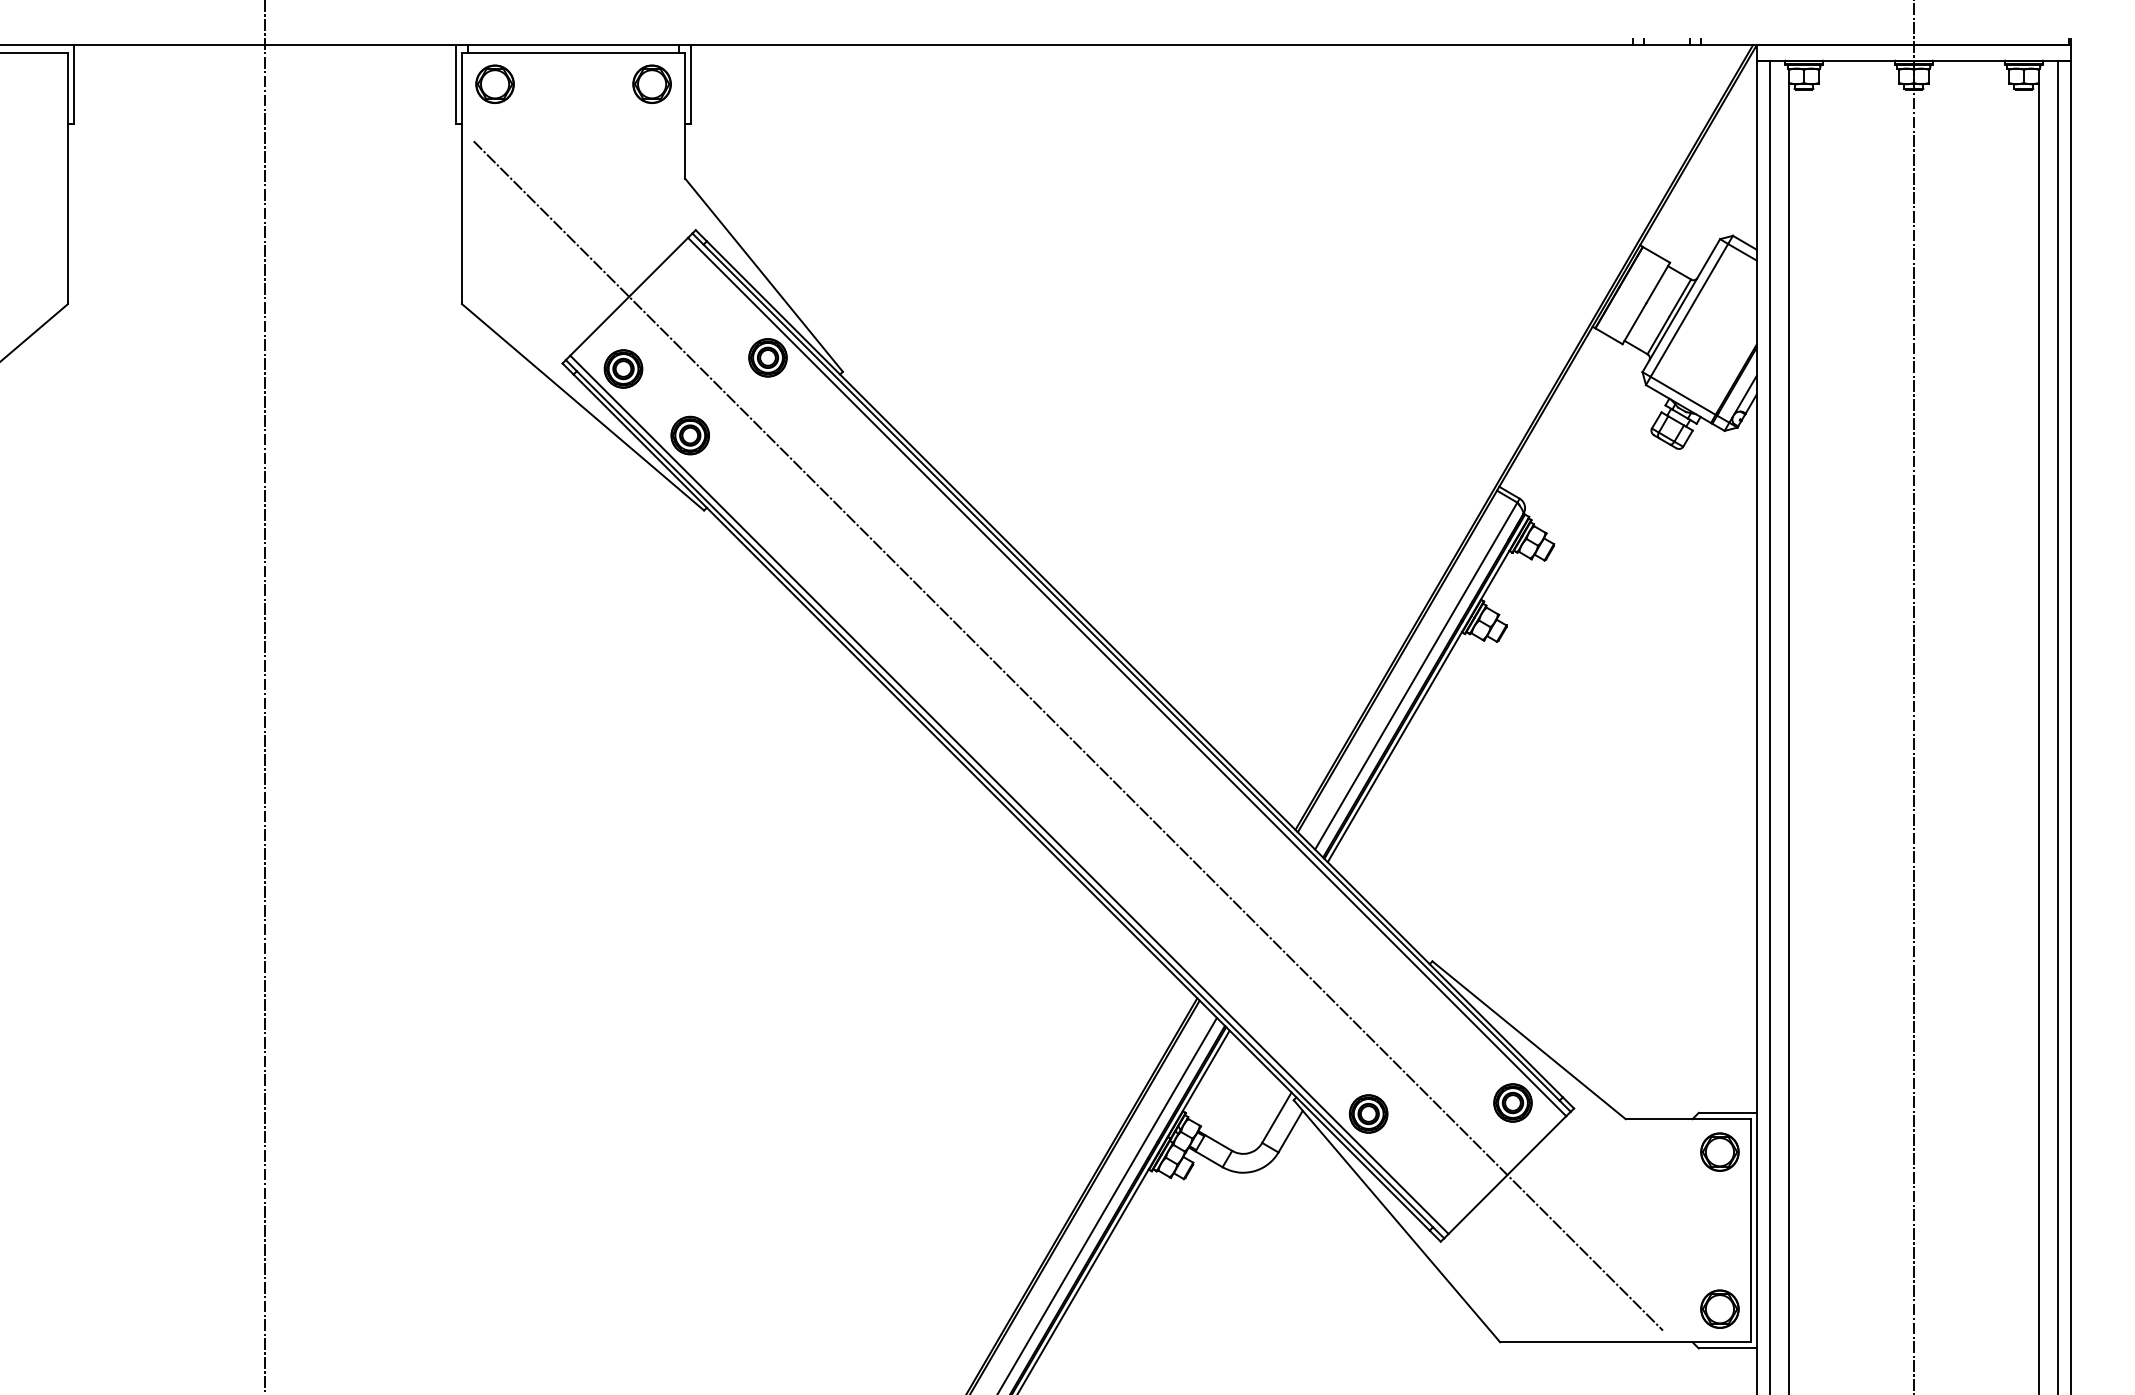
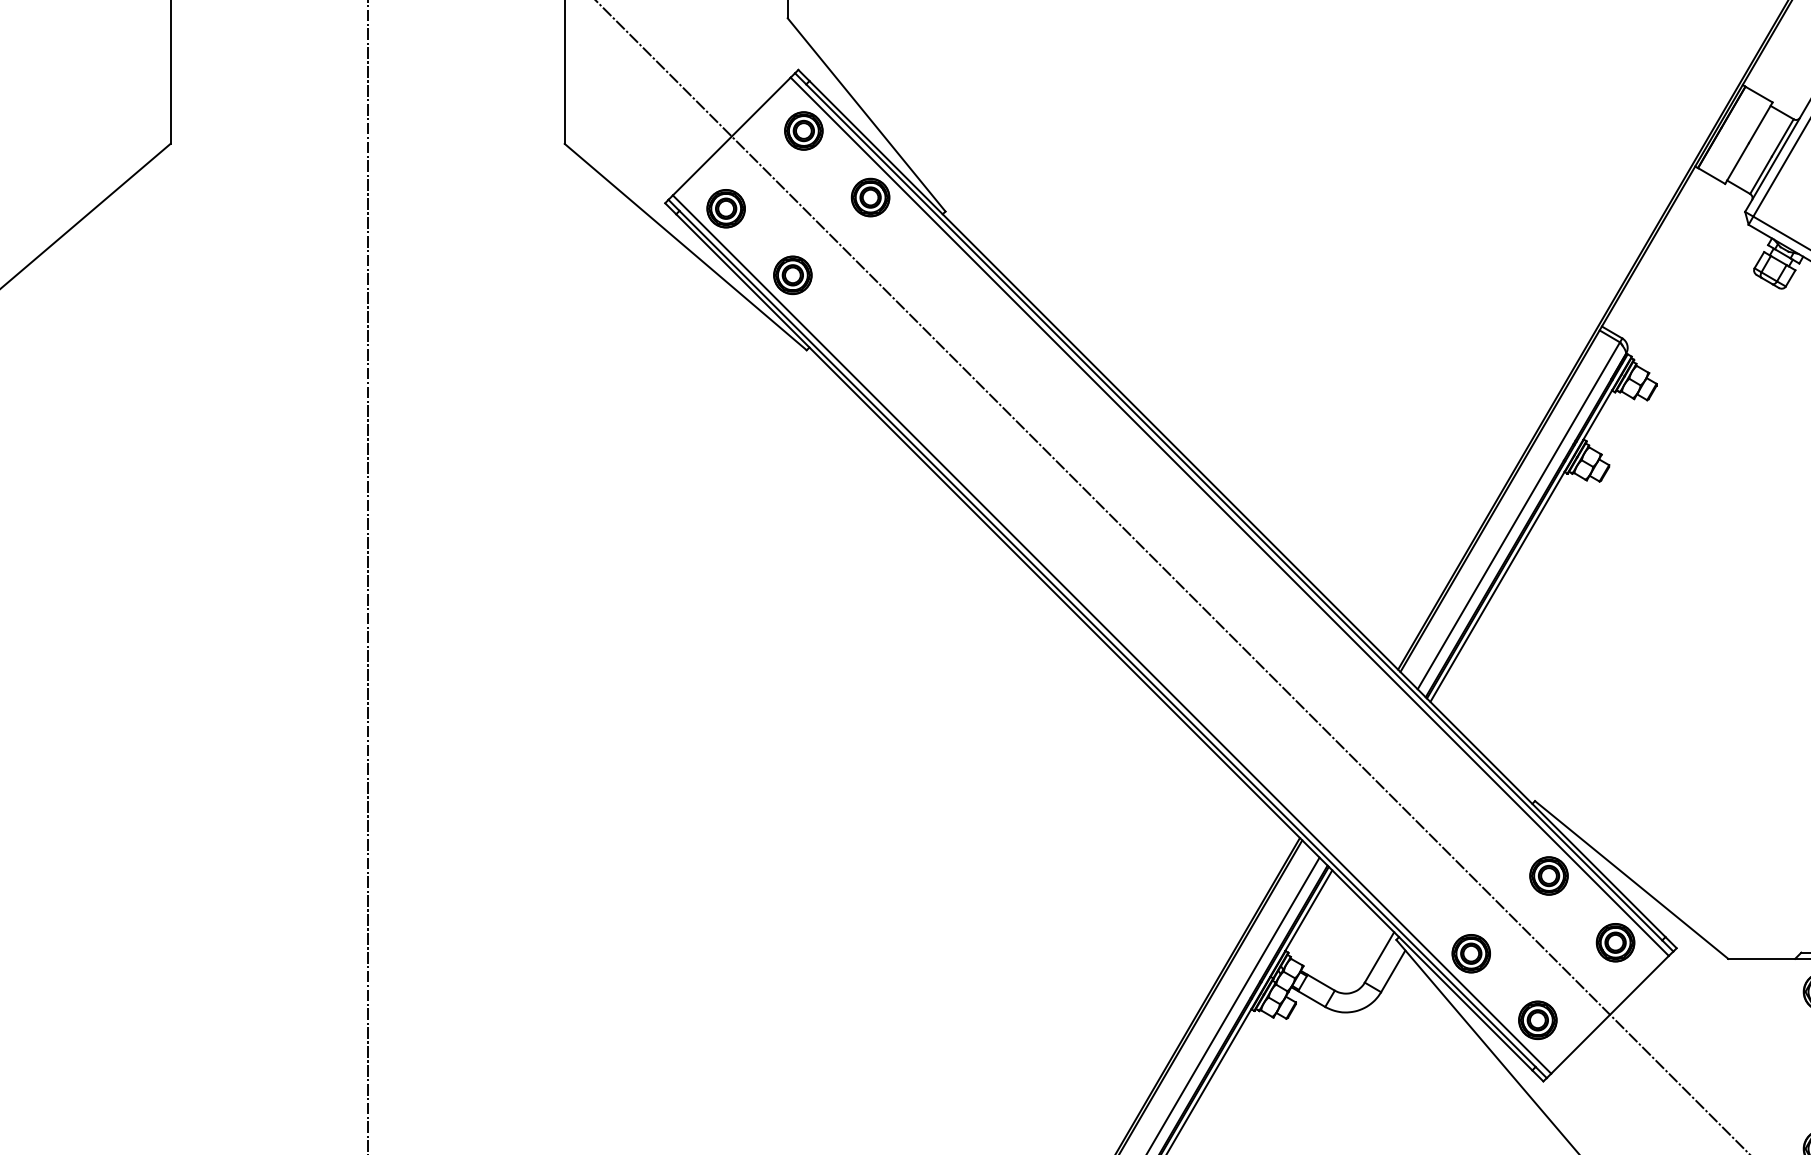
part: (700, 290) -> (803, 130), added
part: (1446, 1035) -> (1549, 875), added
part: (1434, 1180) -> (1537, 1020), added

